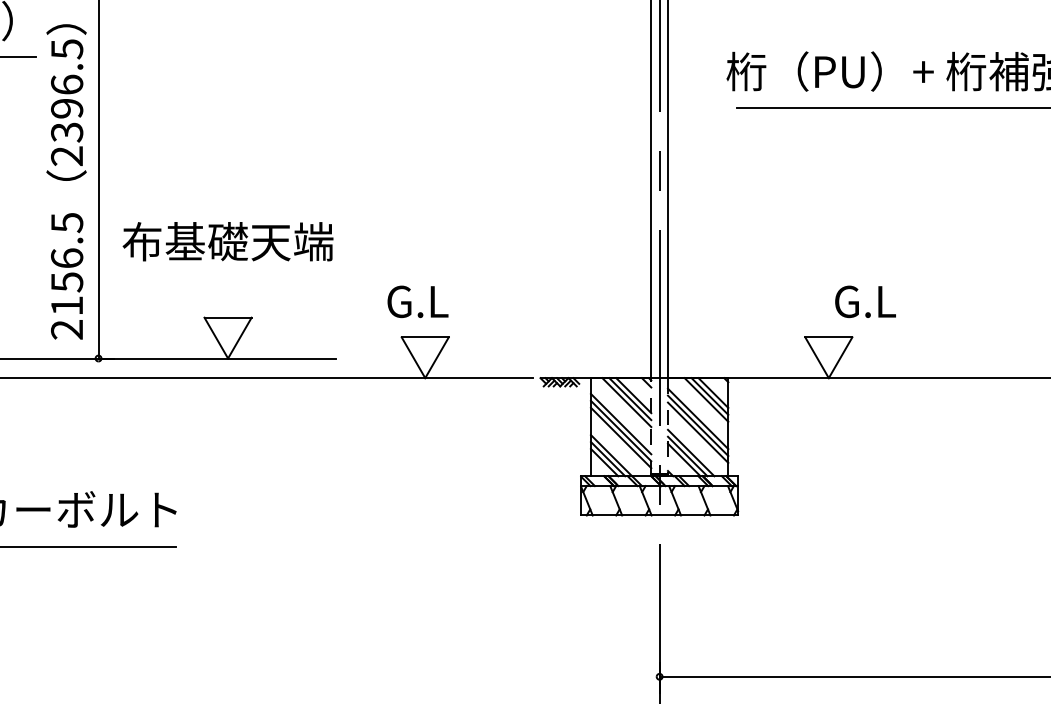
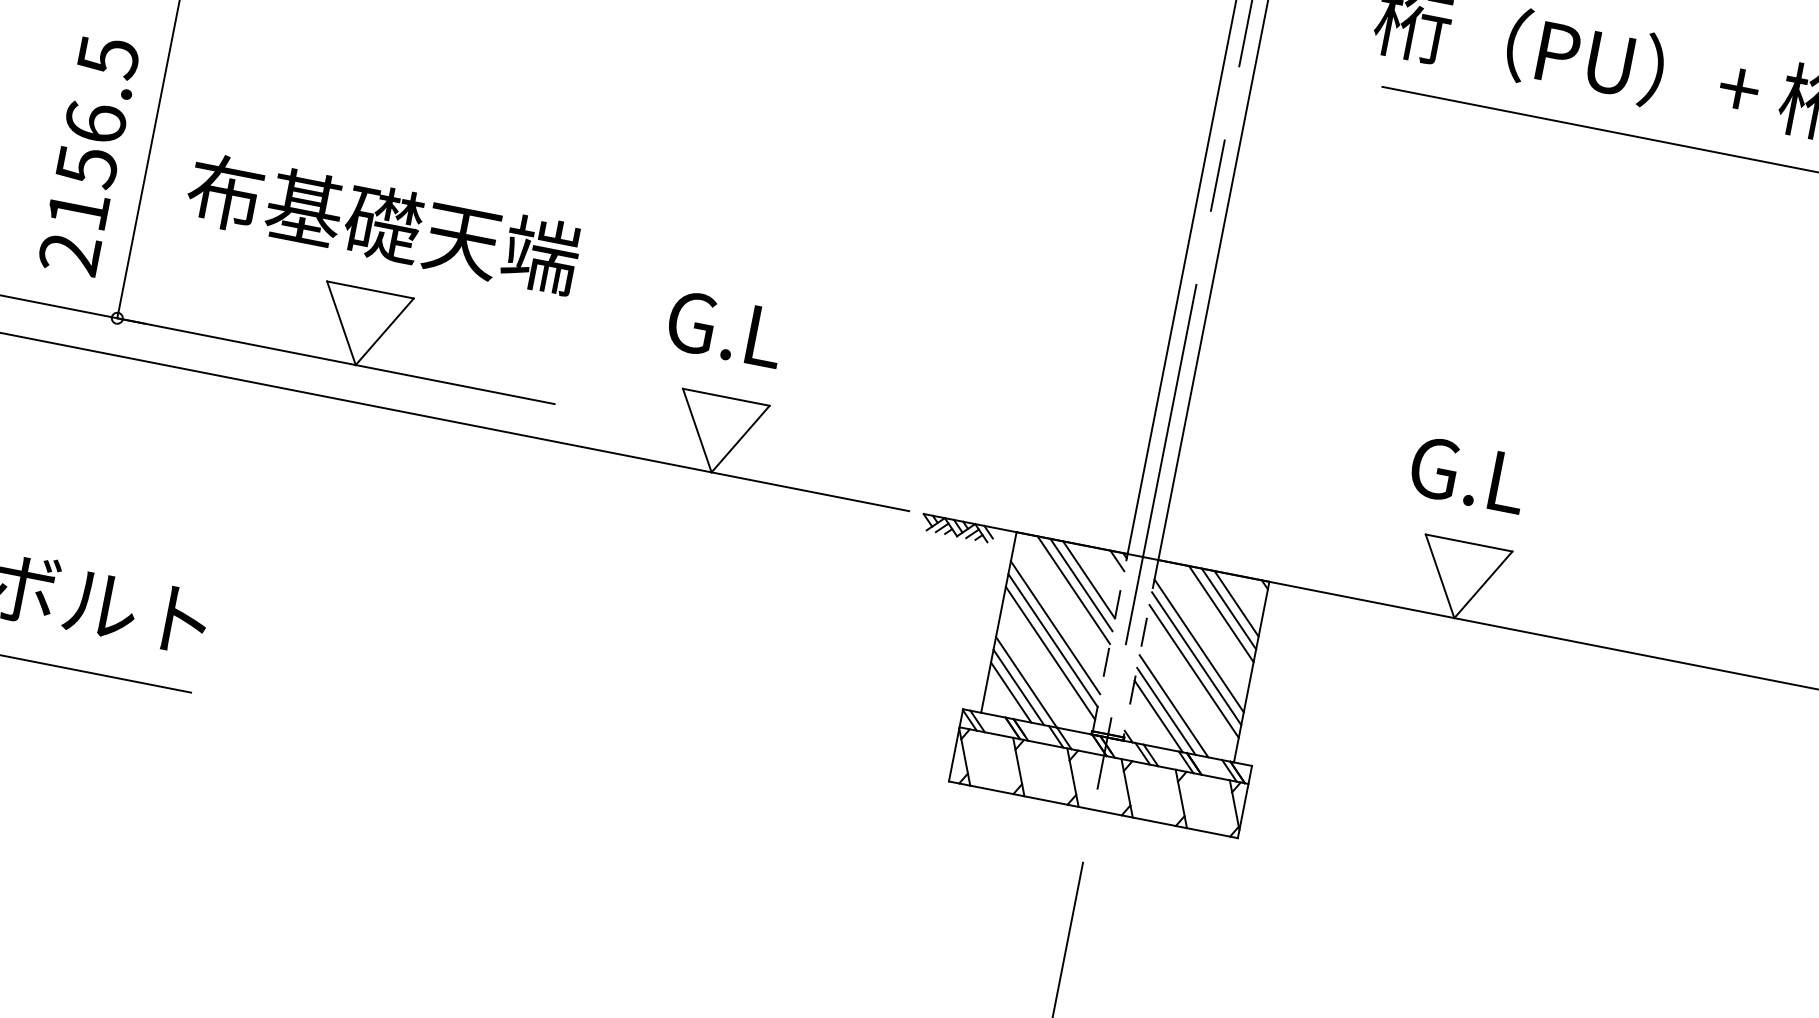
text: (227, 241) -> (382, 223), moved
text: (865, 301) -> (1468, 474), moved

